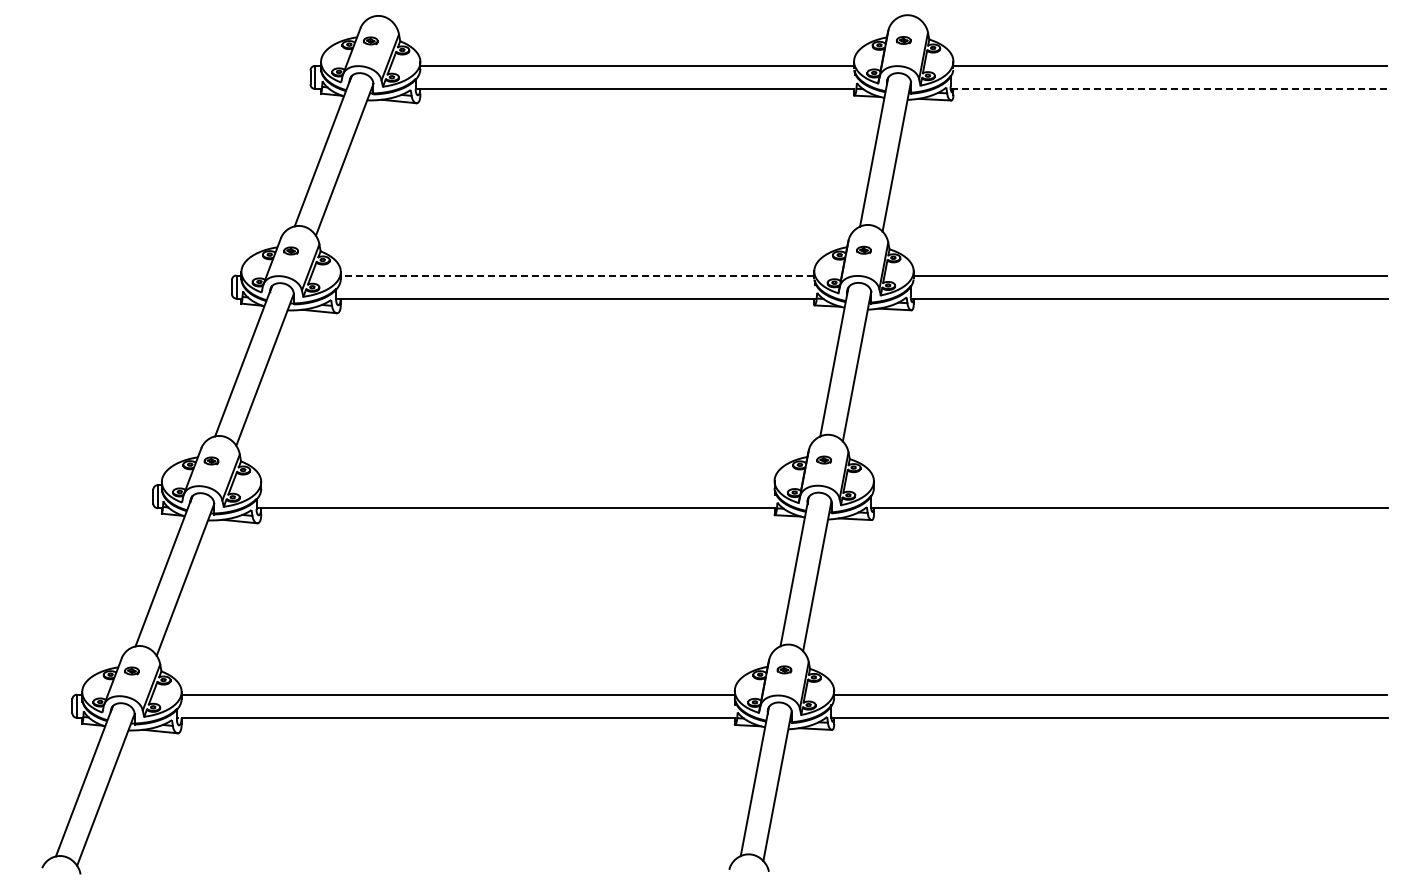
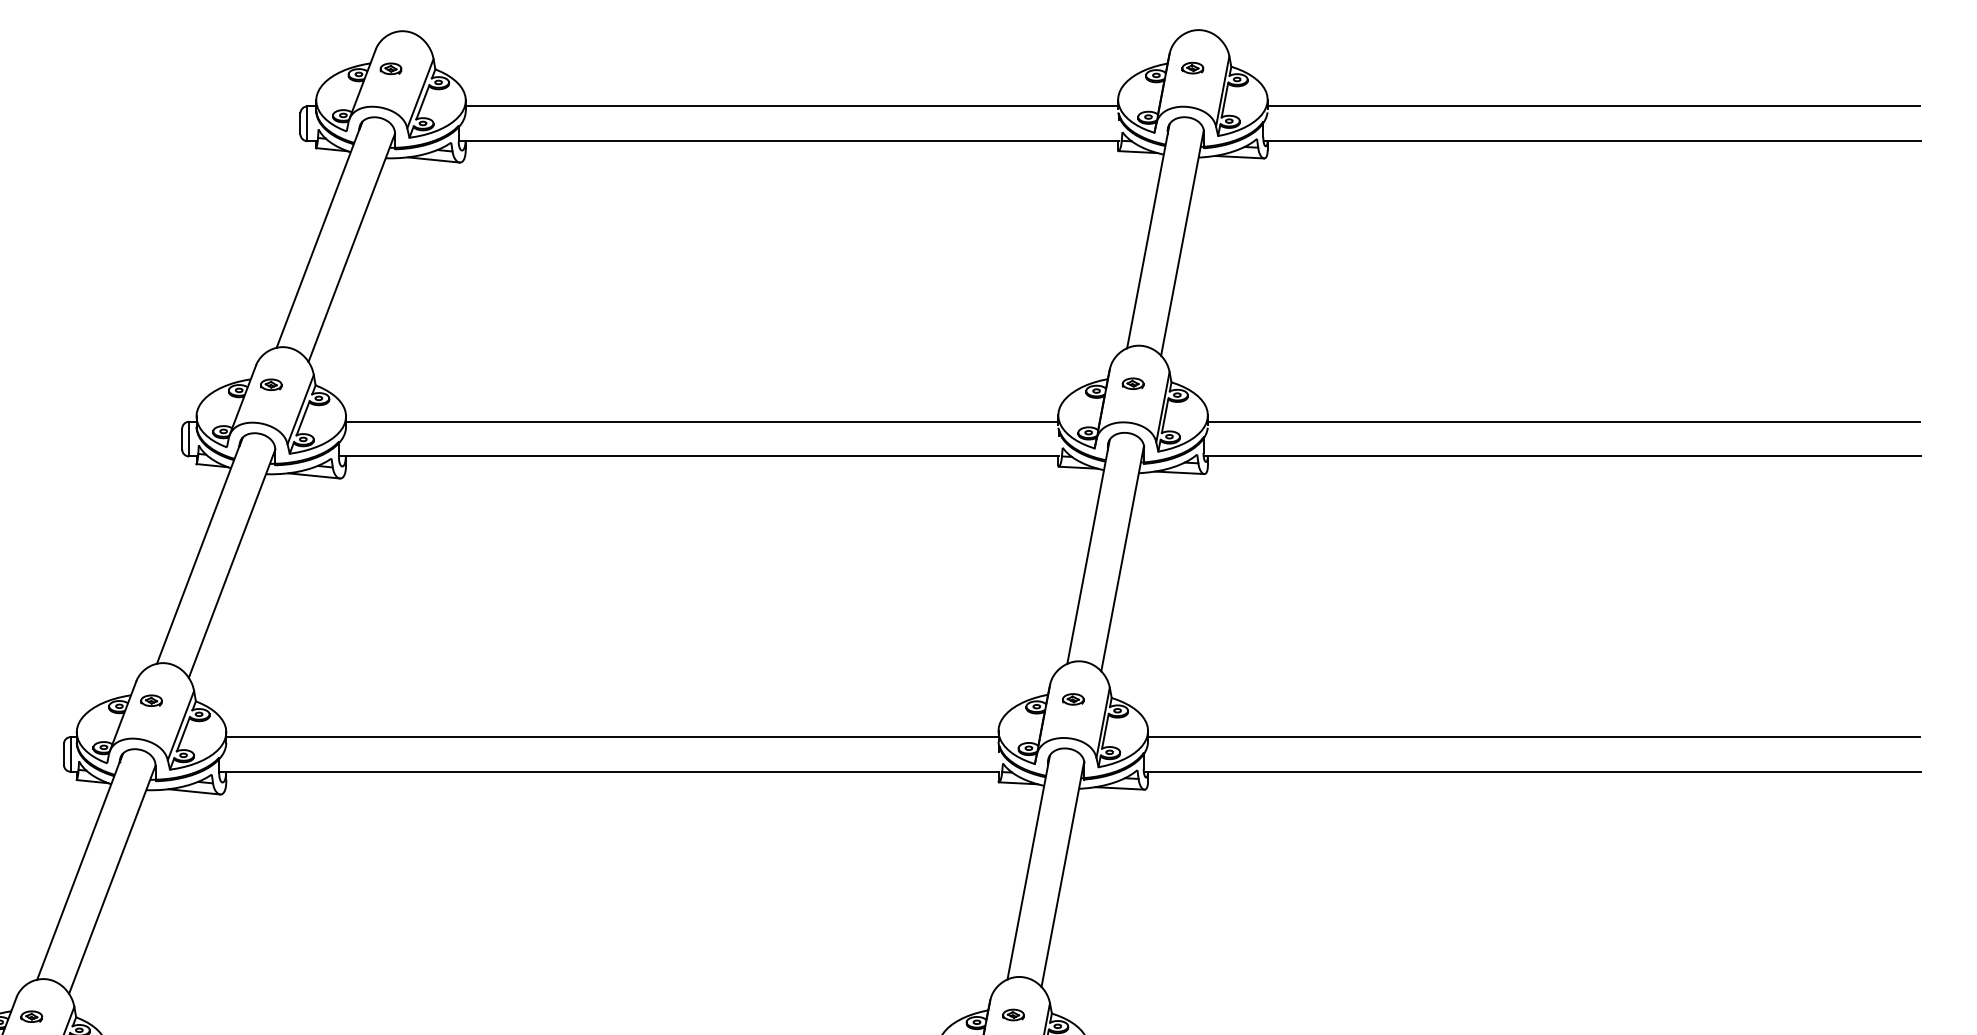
line: (1169, 89) -> (1592, 141), dashed -> solid
line: (577, 275) -> (702, 421), dashed -> solid
line: (517, 485) -> (611, 737), added
line: (1129, 485) -> (1532, 737), added

